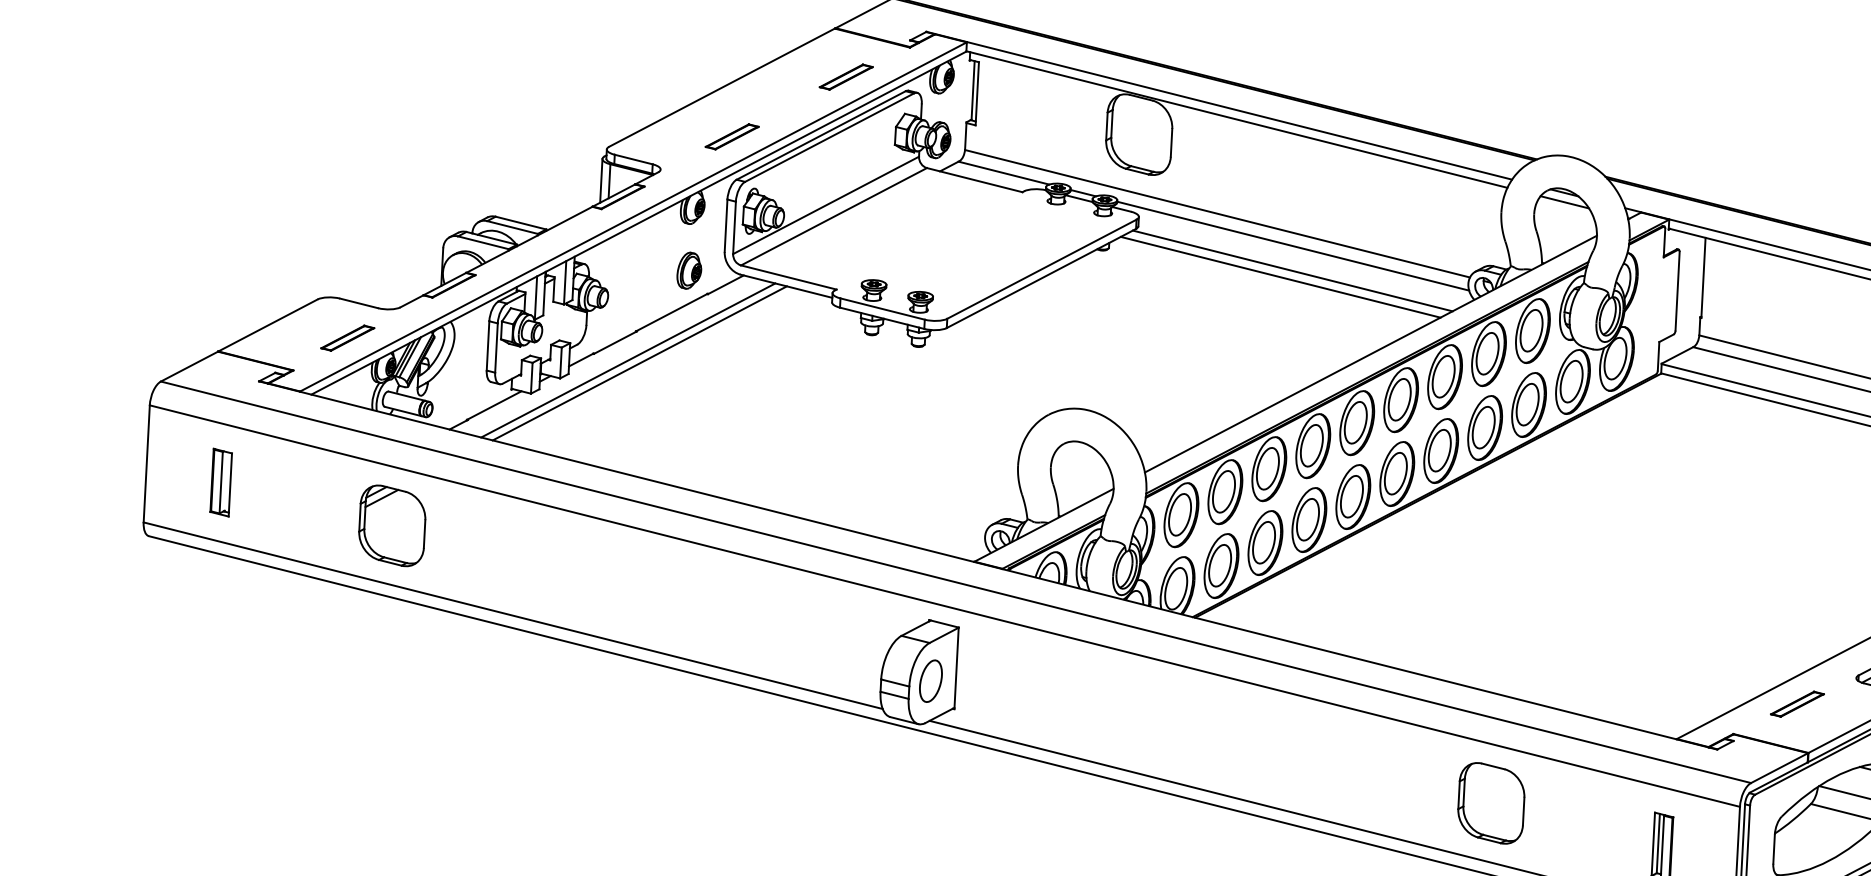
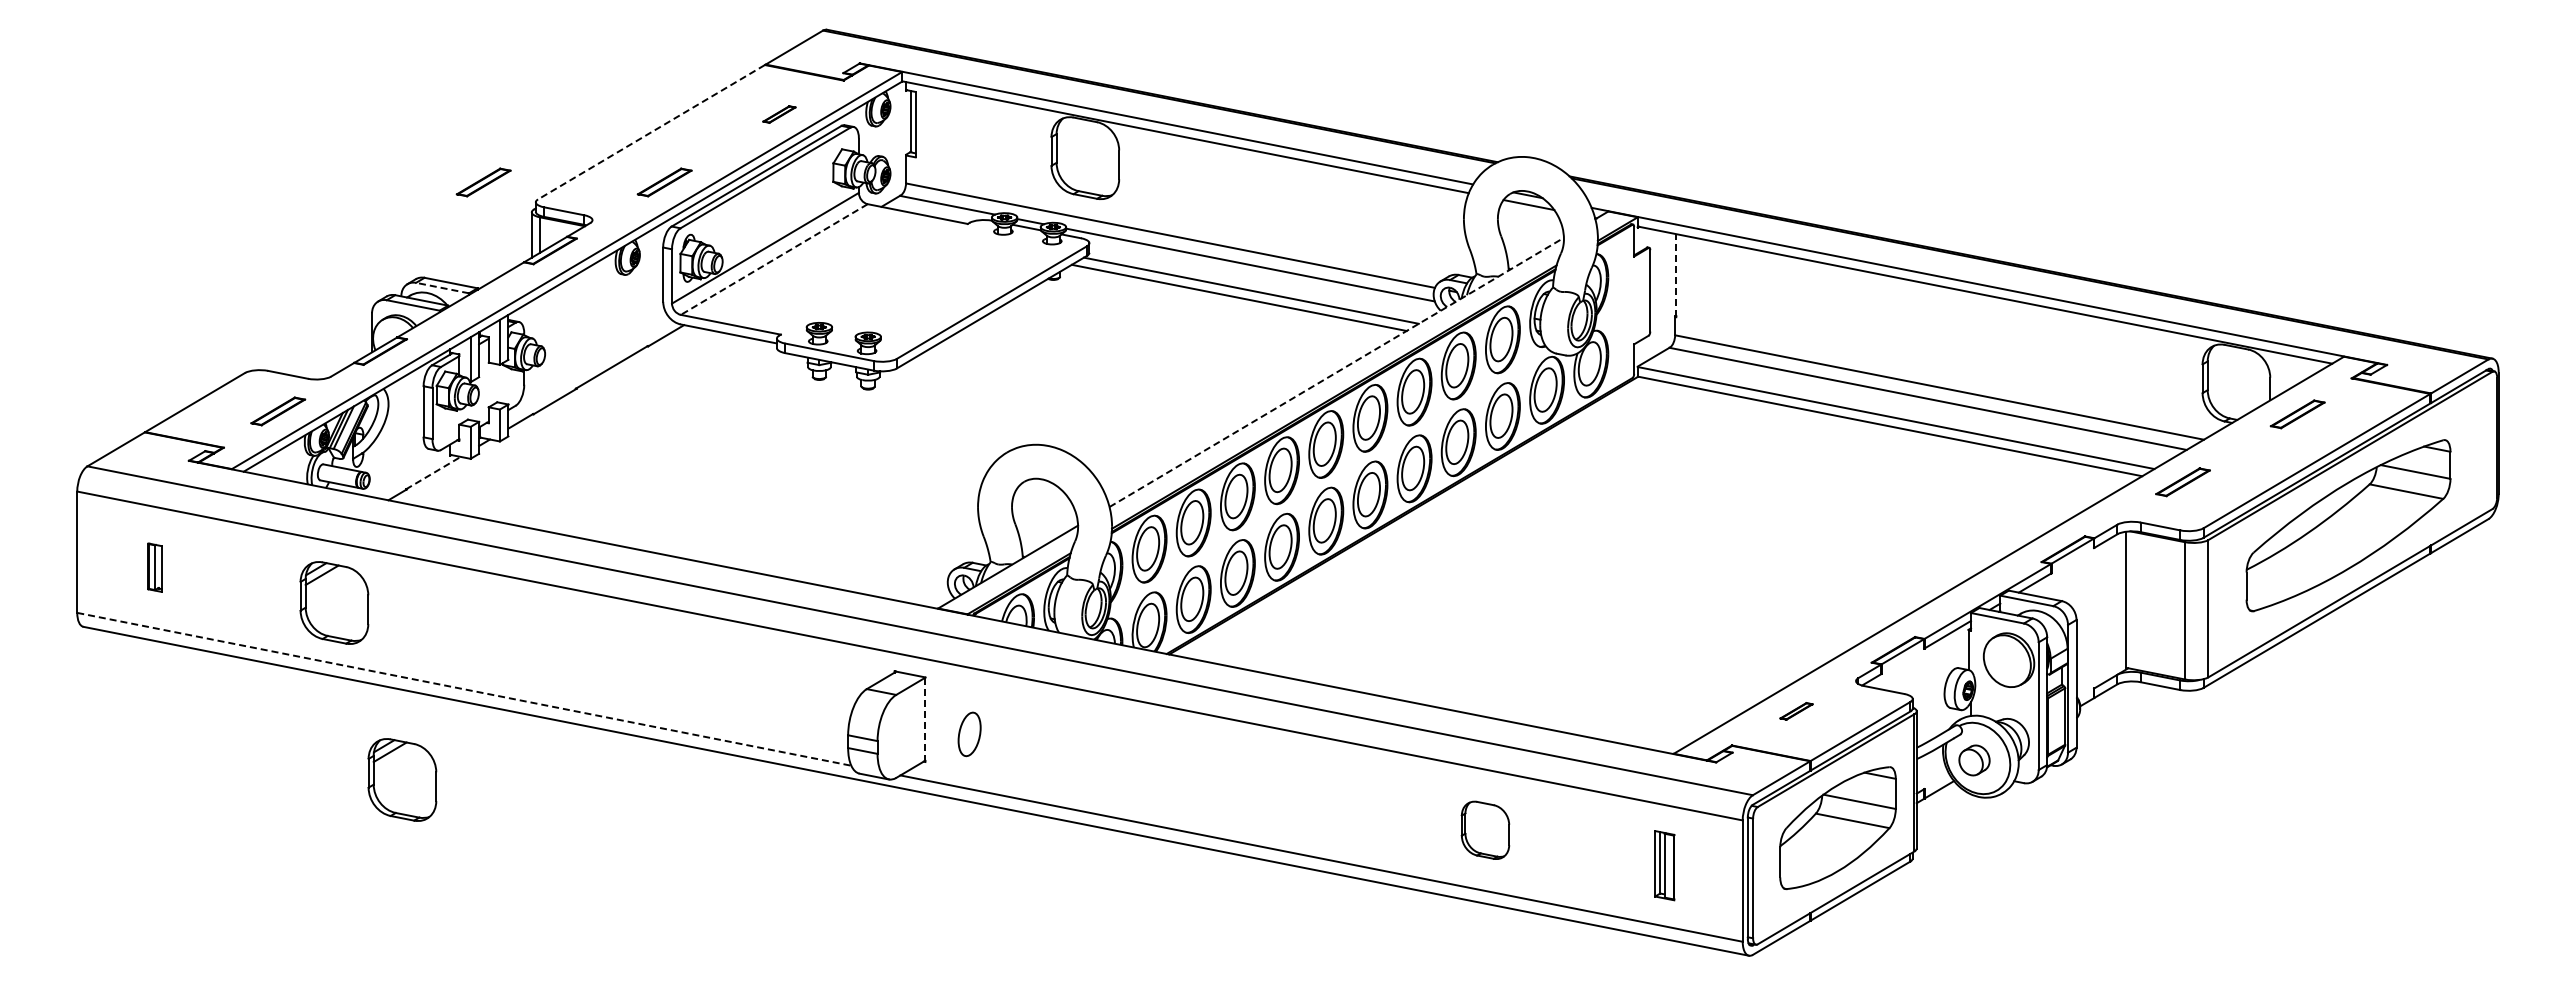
part: (846, 77) -> (779, 114), size x0.6
line: (721, 87) -> (651, 132), solid -> dashed
part: (557, 127) -> (483, 182), added
line: (834, 216) -> (774, 259), solid -> dashed
line: (512, 227) -> (442, 288), solid -> dashed
part: (689, 270) -> (627, 322), removed
line: (1703, 277) -> (1676, 275), solid -> dashed
line: (1371, 354) -> (1337, 372), solid -> dashed
line: (628, 359) -> (569, 418), removed
line: (639, 363) -> (581, 421), removed
line: (494, 405) -> (433, 473), solid -> dashed
part: (220, 482) -> (154, 567), size x0.7
line: (513, 615) -> (464, 689), solid -> dashed
line: (956, 668) -> (925, 719), solid -> dashed
part: (930, 681) -> (969, 734), moved
part: (449, 699) -> (402, 779), added
part: (1797, 704) -> (1796, 711), size x0.6
part: (1491, 803) -> (1485, 830), size x0.7

